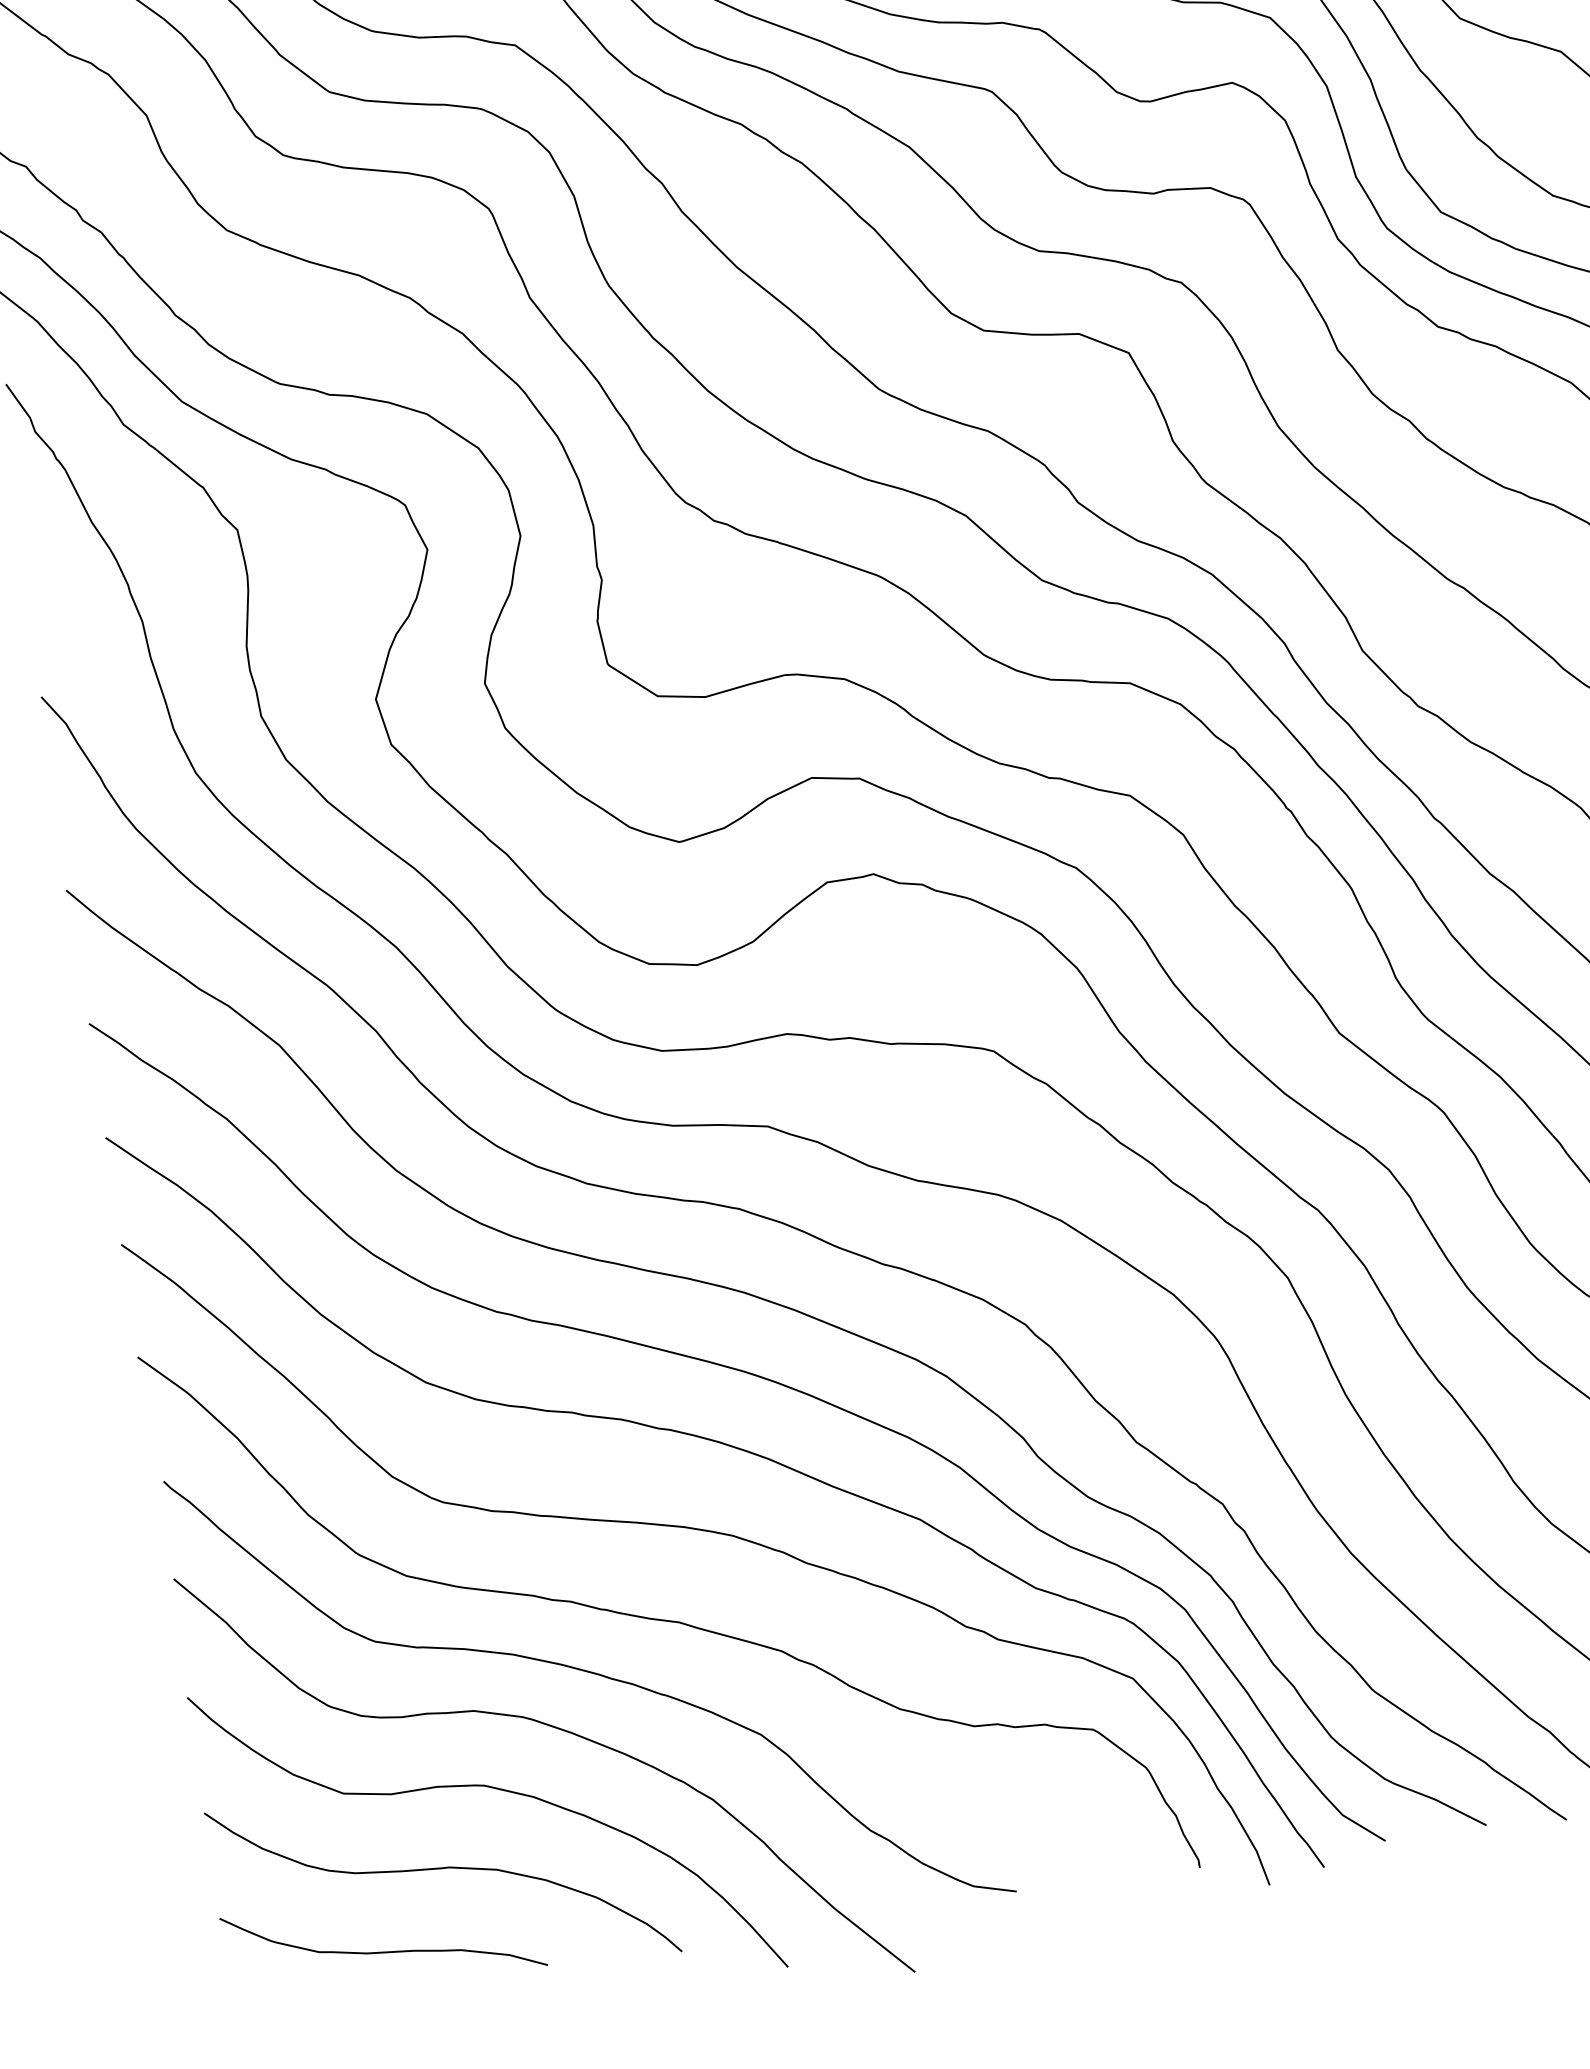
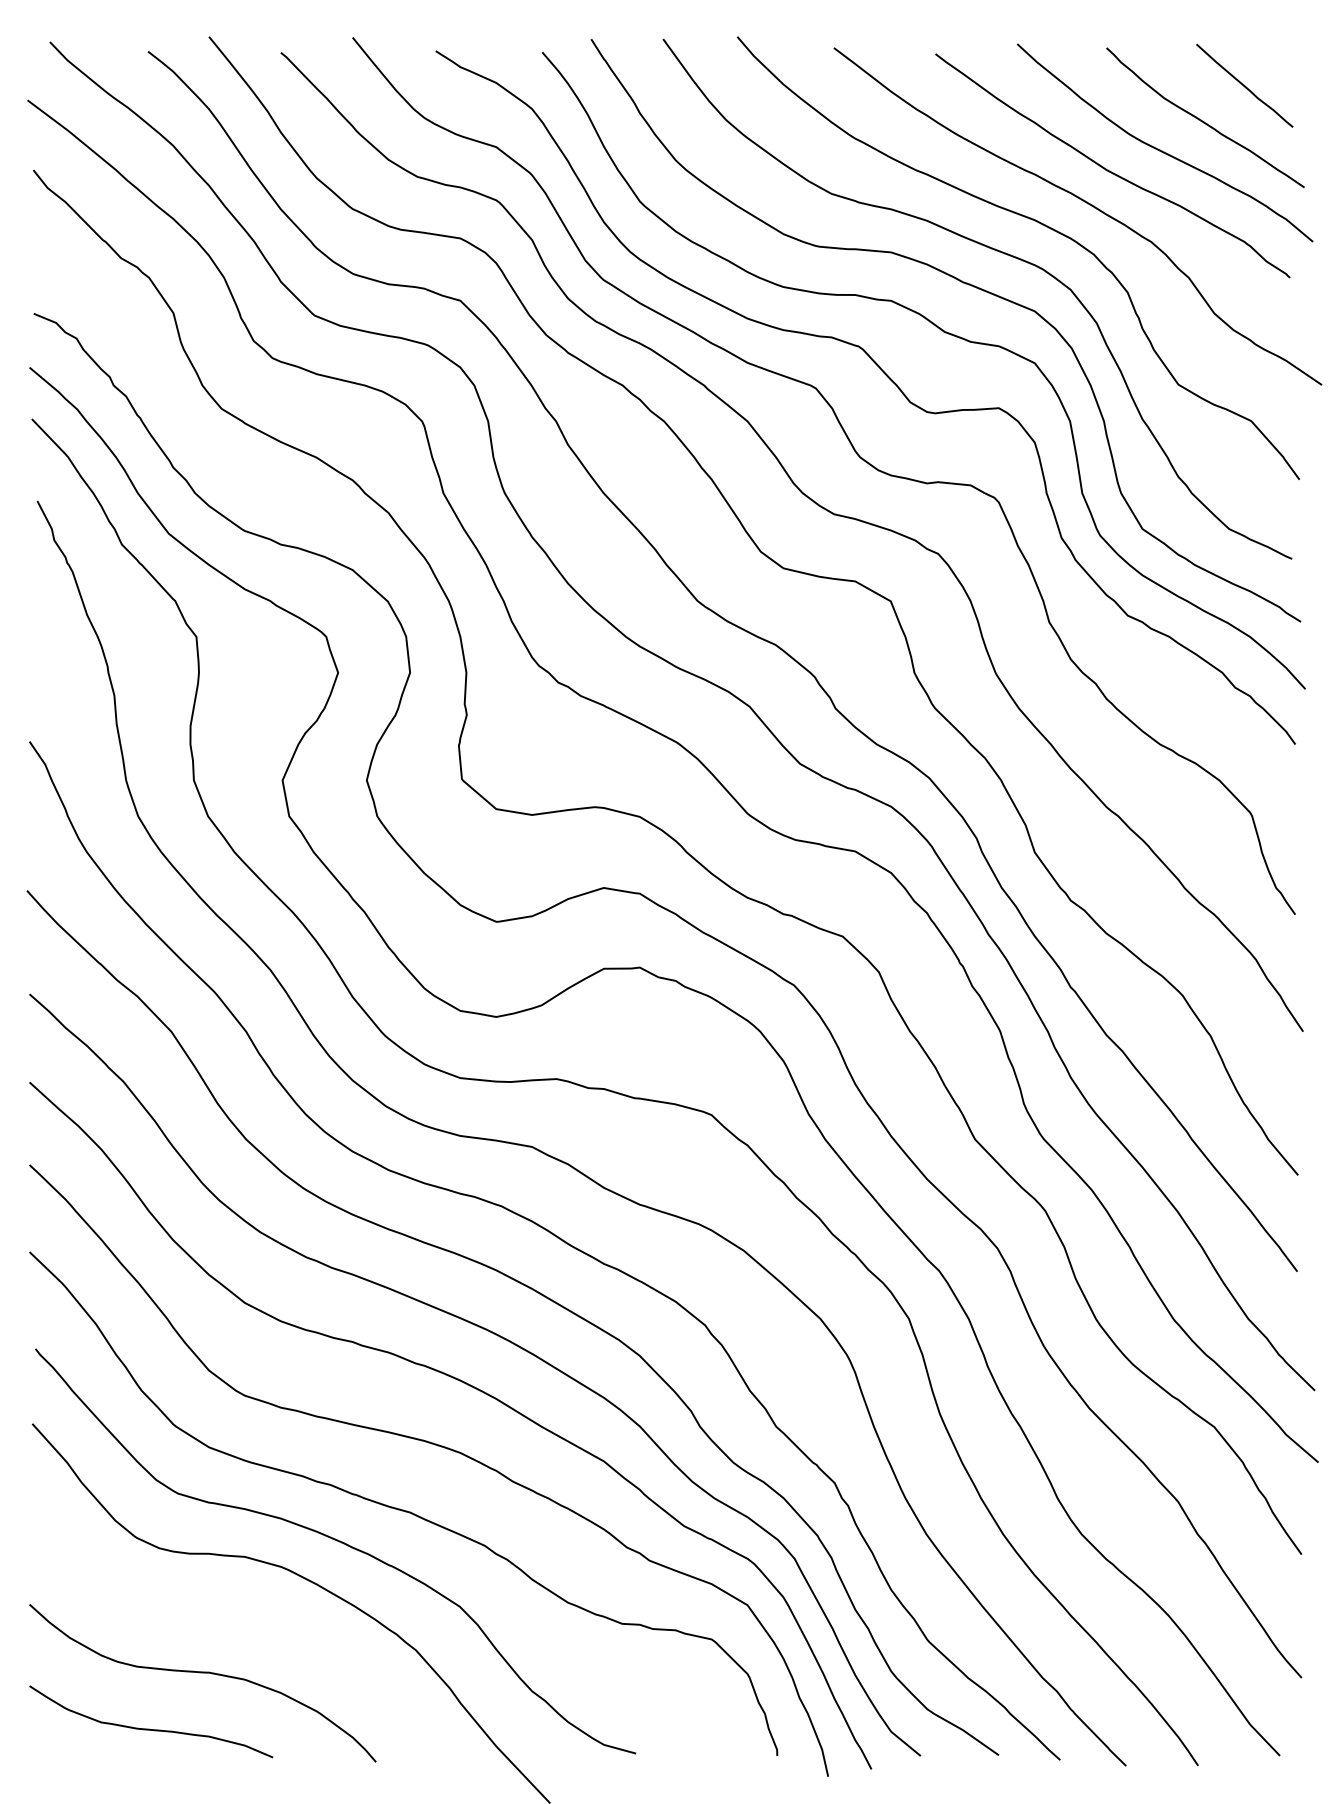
curve: (500, 1791) -> (256, 1620), removed

